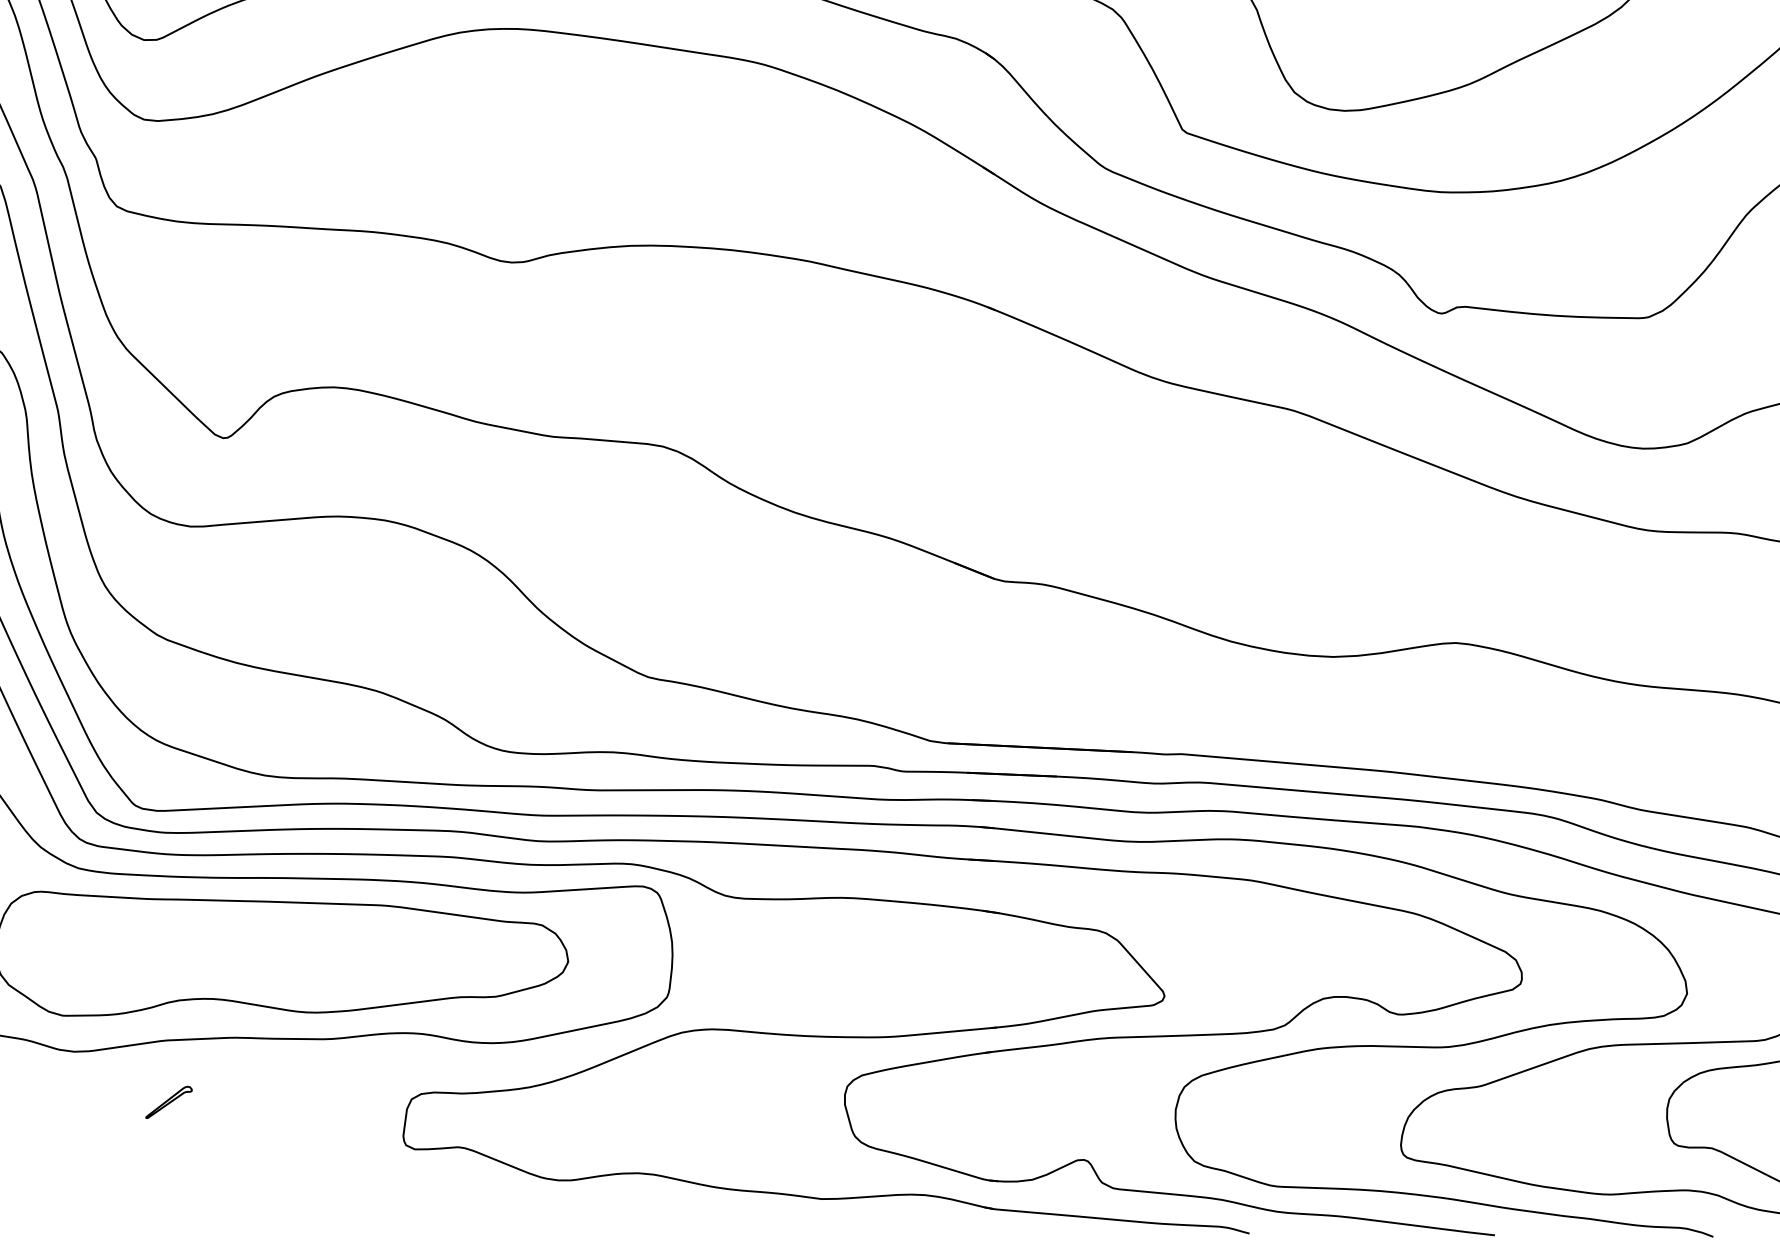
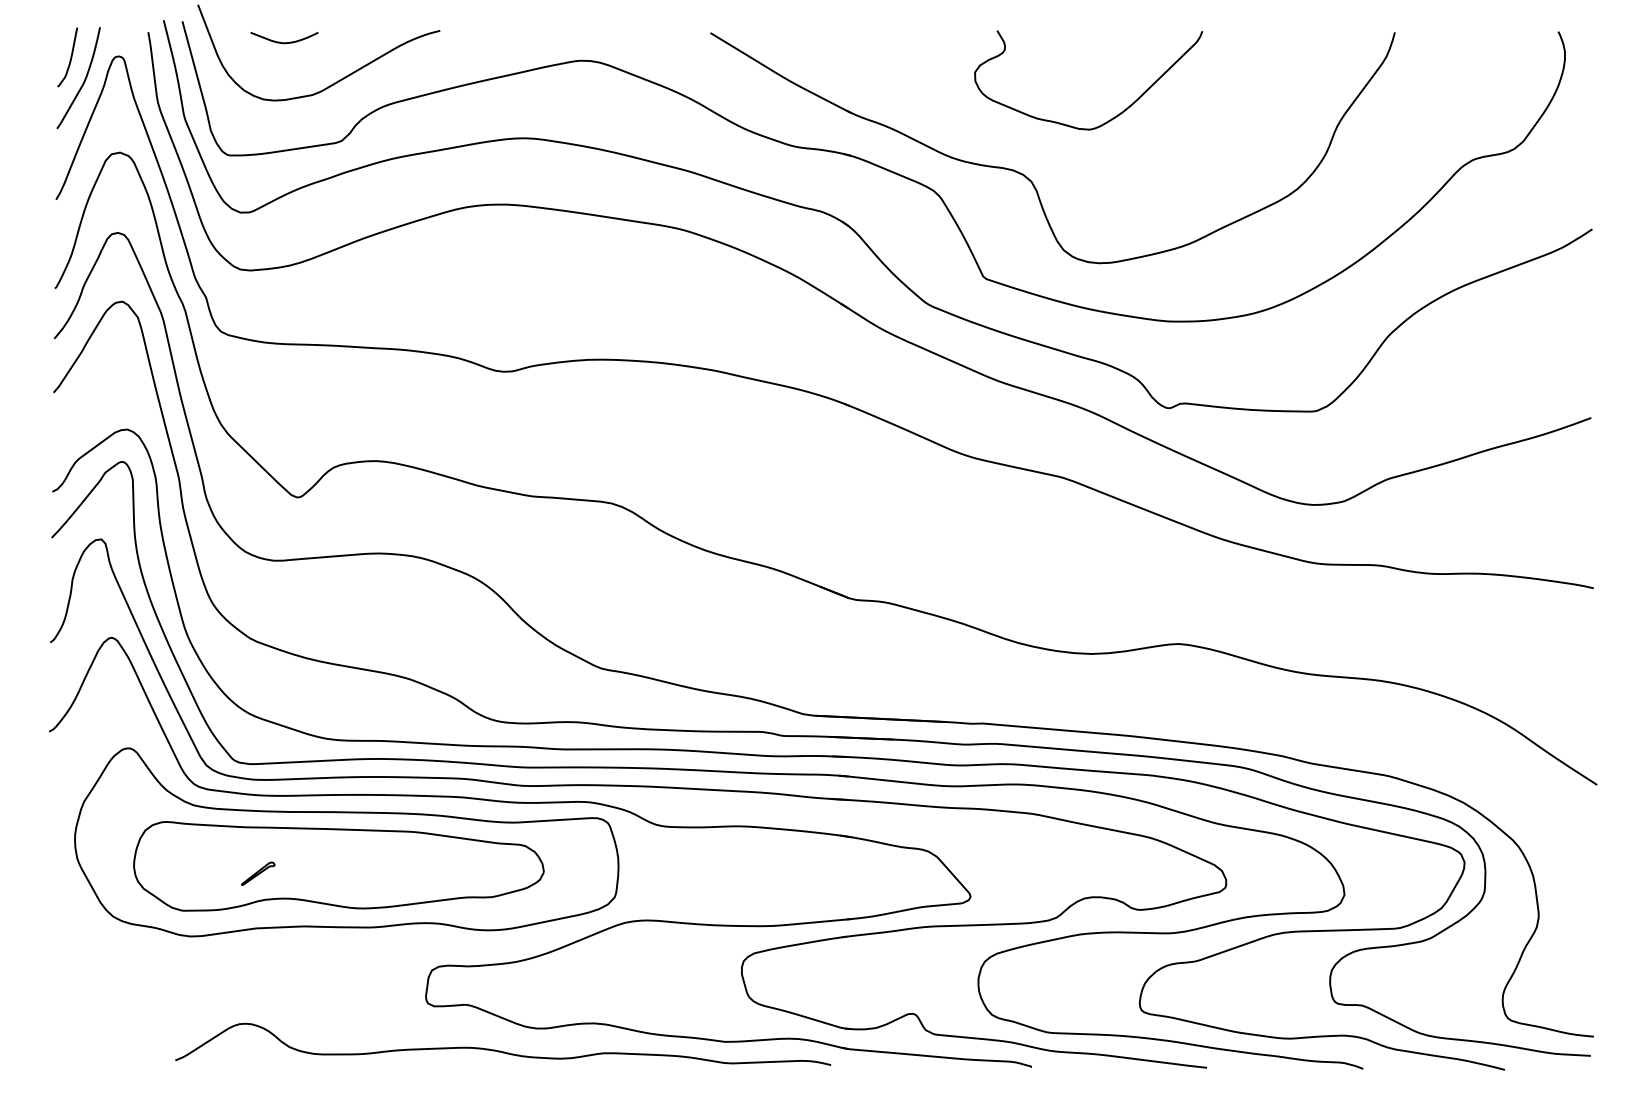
part: (169, 1102) -> (258, 873), moved
curve: (507, 1211) -> (500, 1050), added

